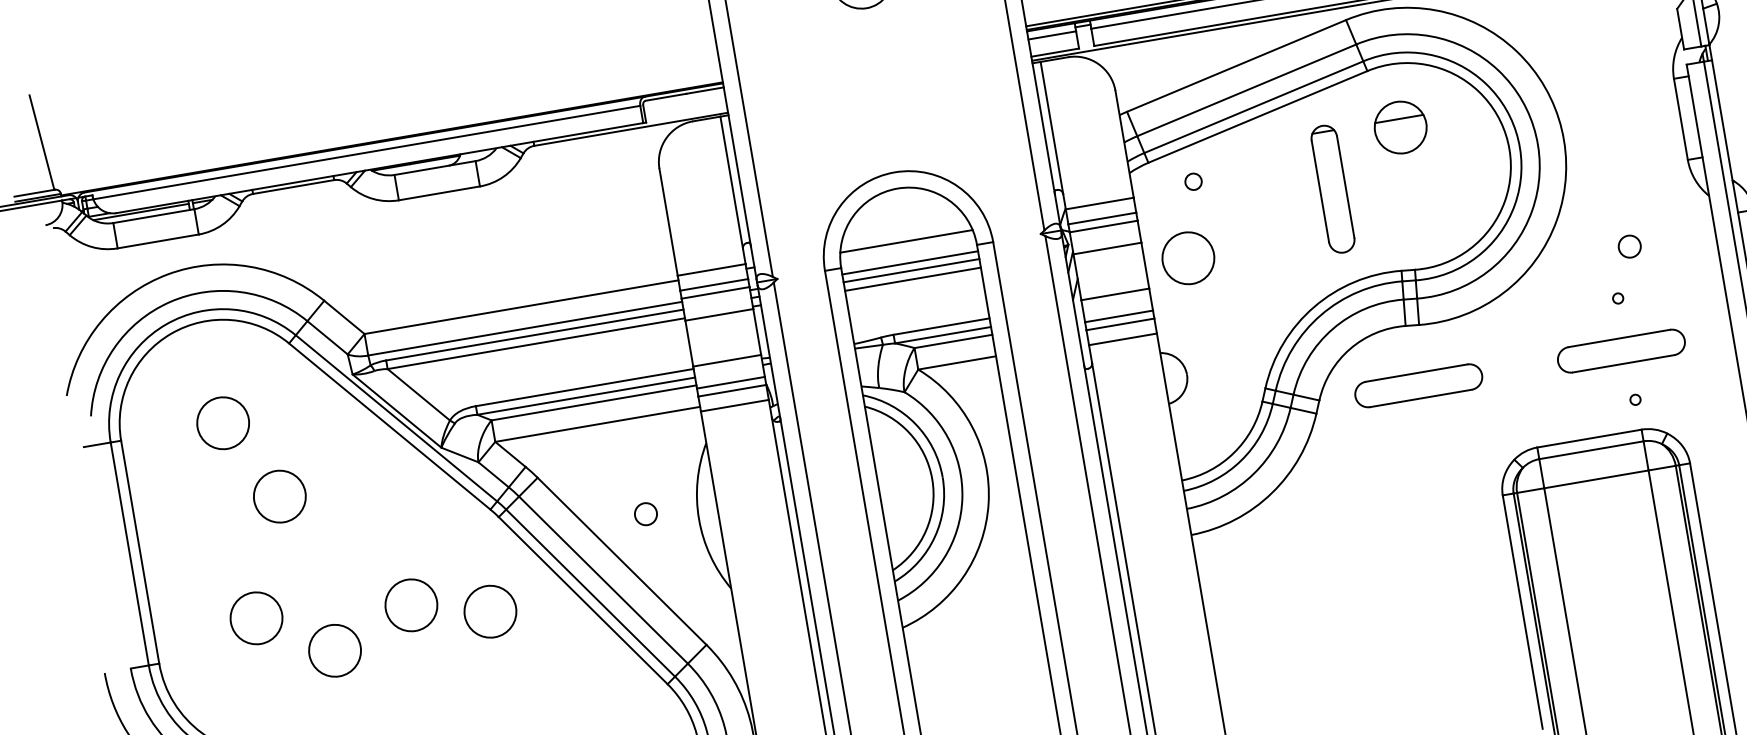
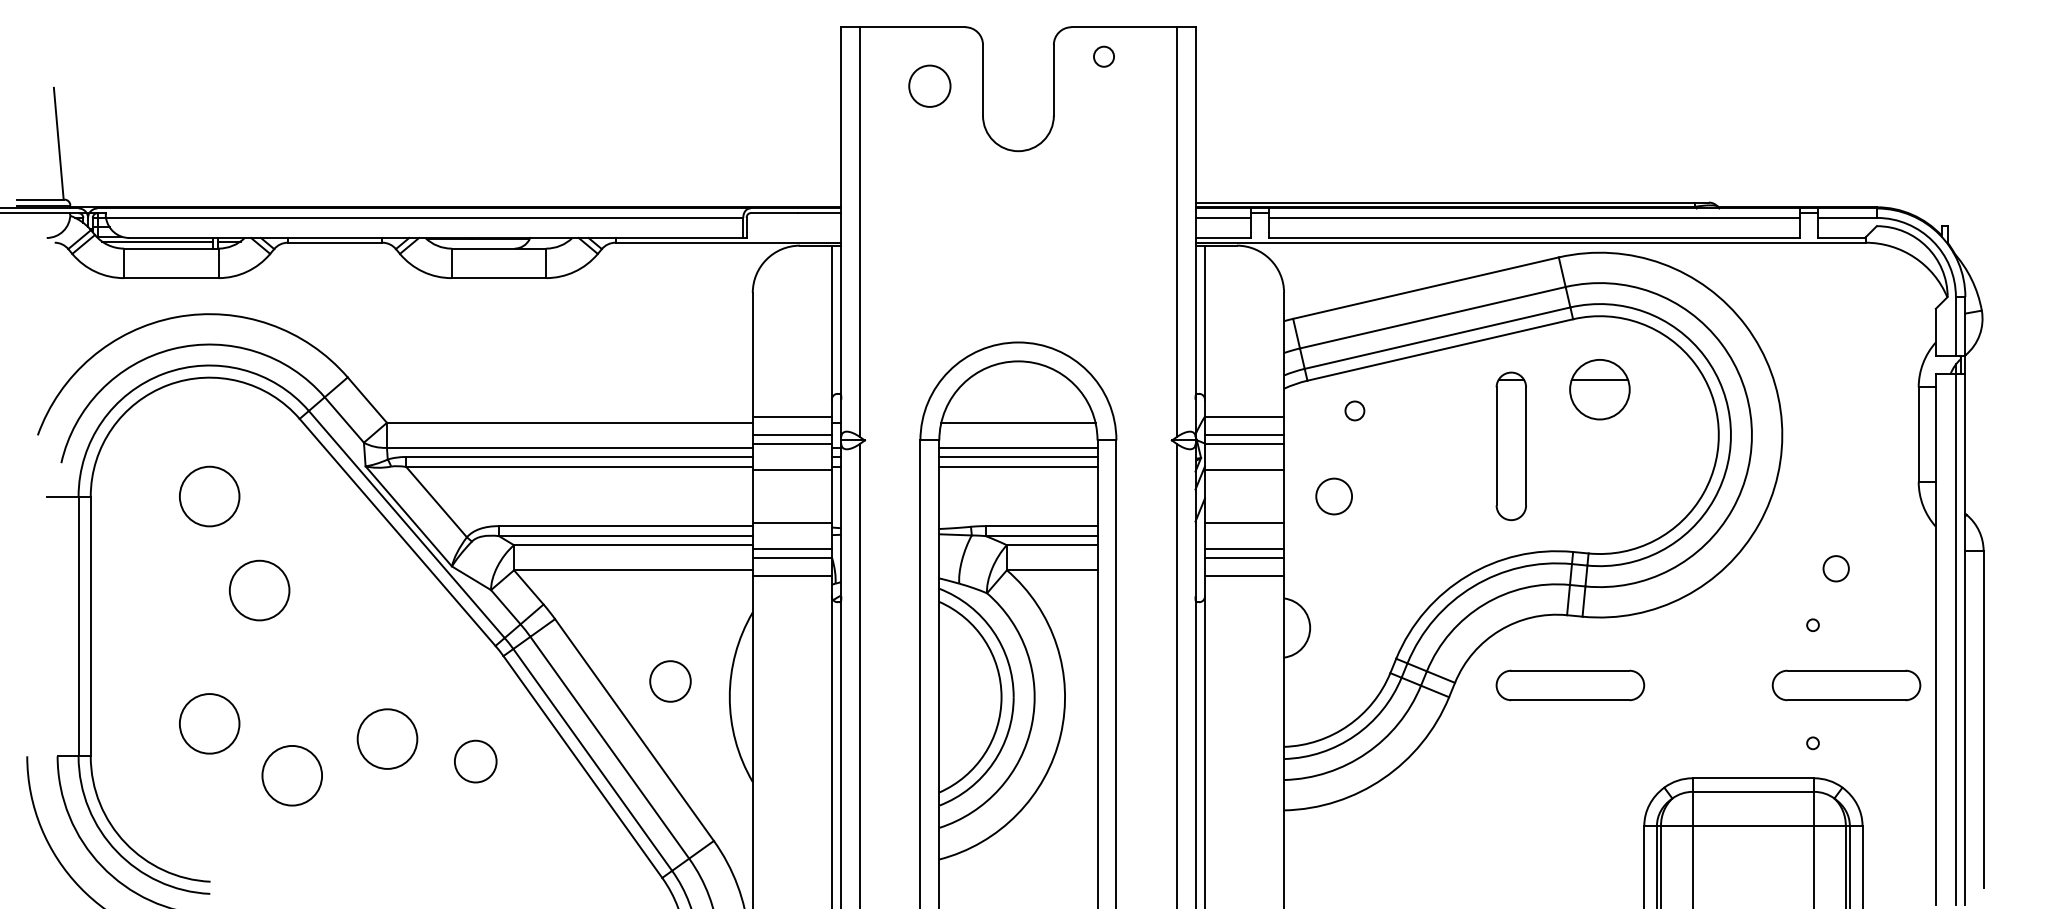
circle: (1187, 258) -> (1333, 496), size x0.6
part: (1621, 351) -> (1846, 685), moved
circle: (645, 513) -> (670, 680), size x1.6
circle: (490, 611) -> (475, 761), size x0.7

